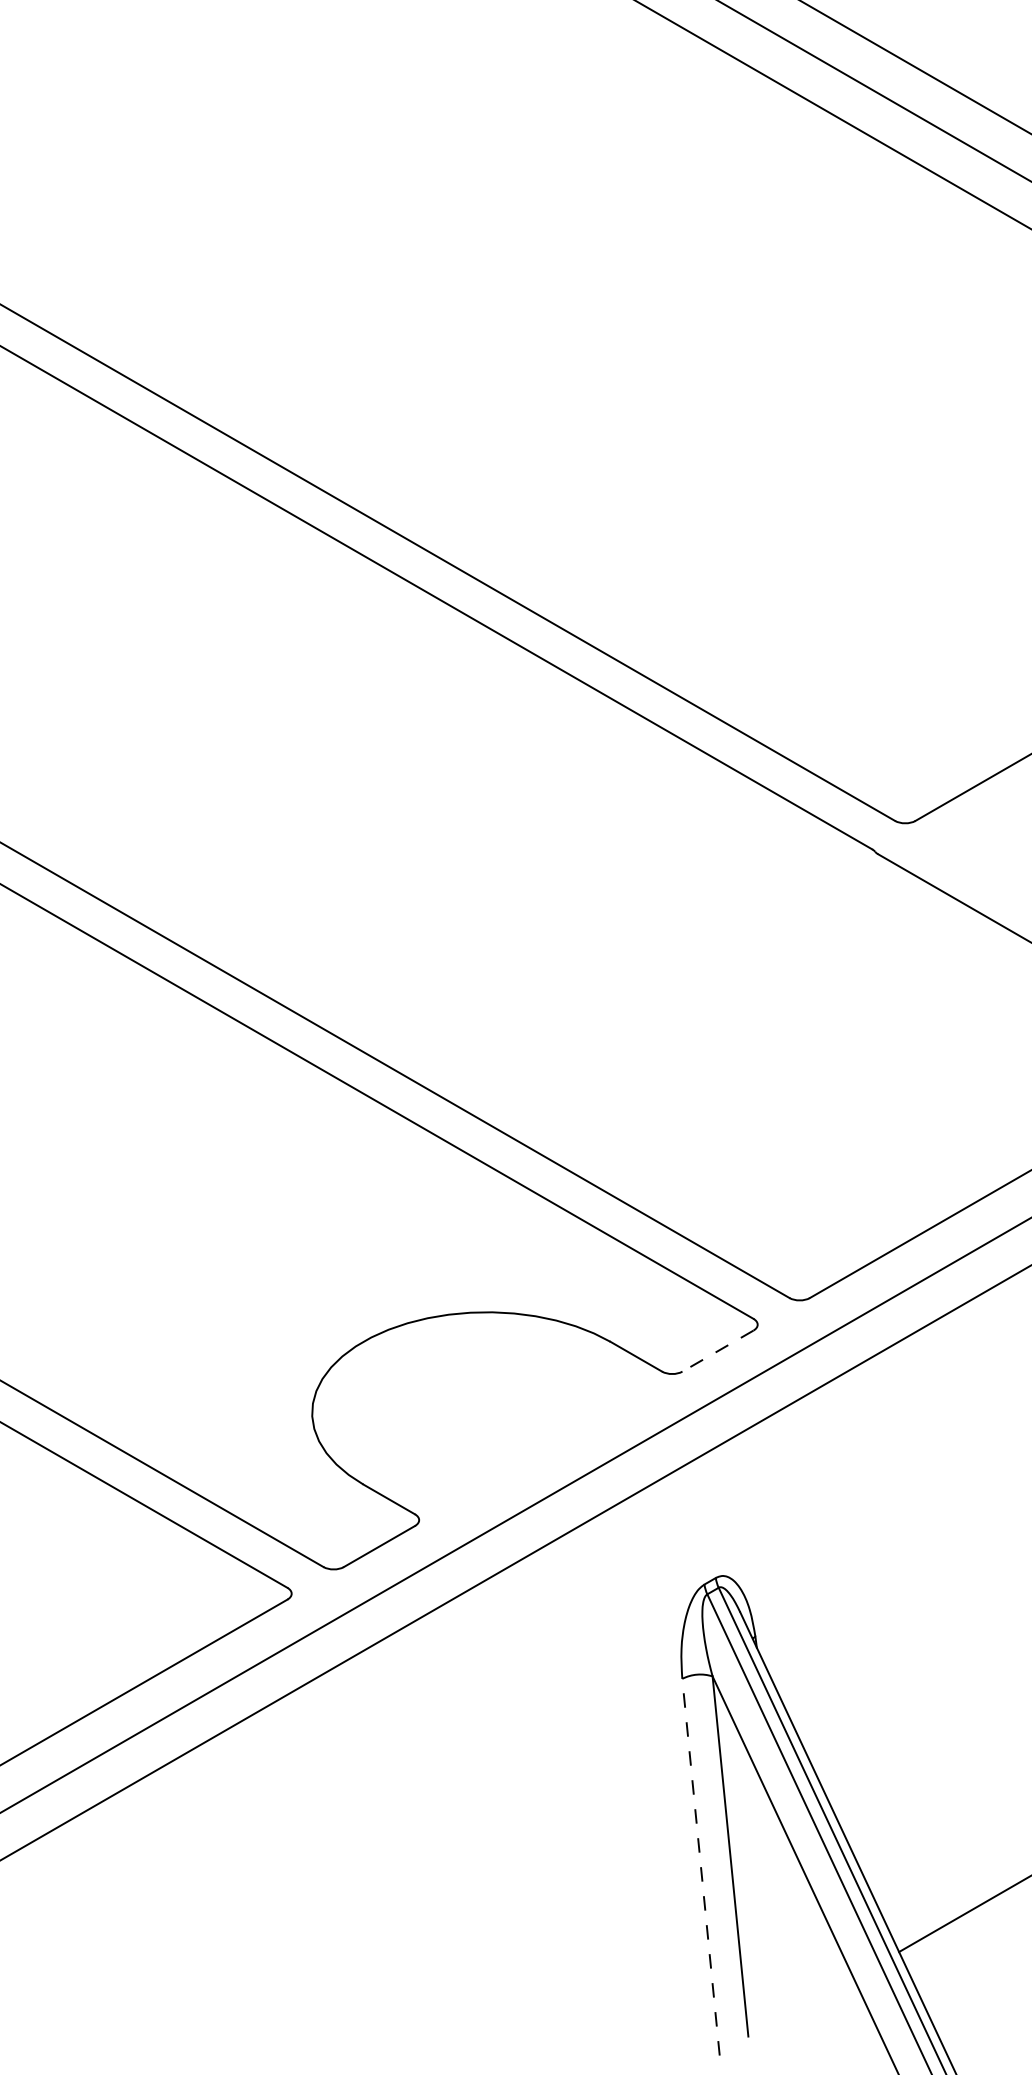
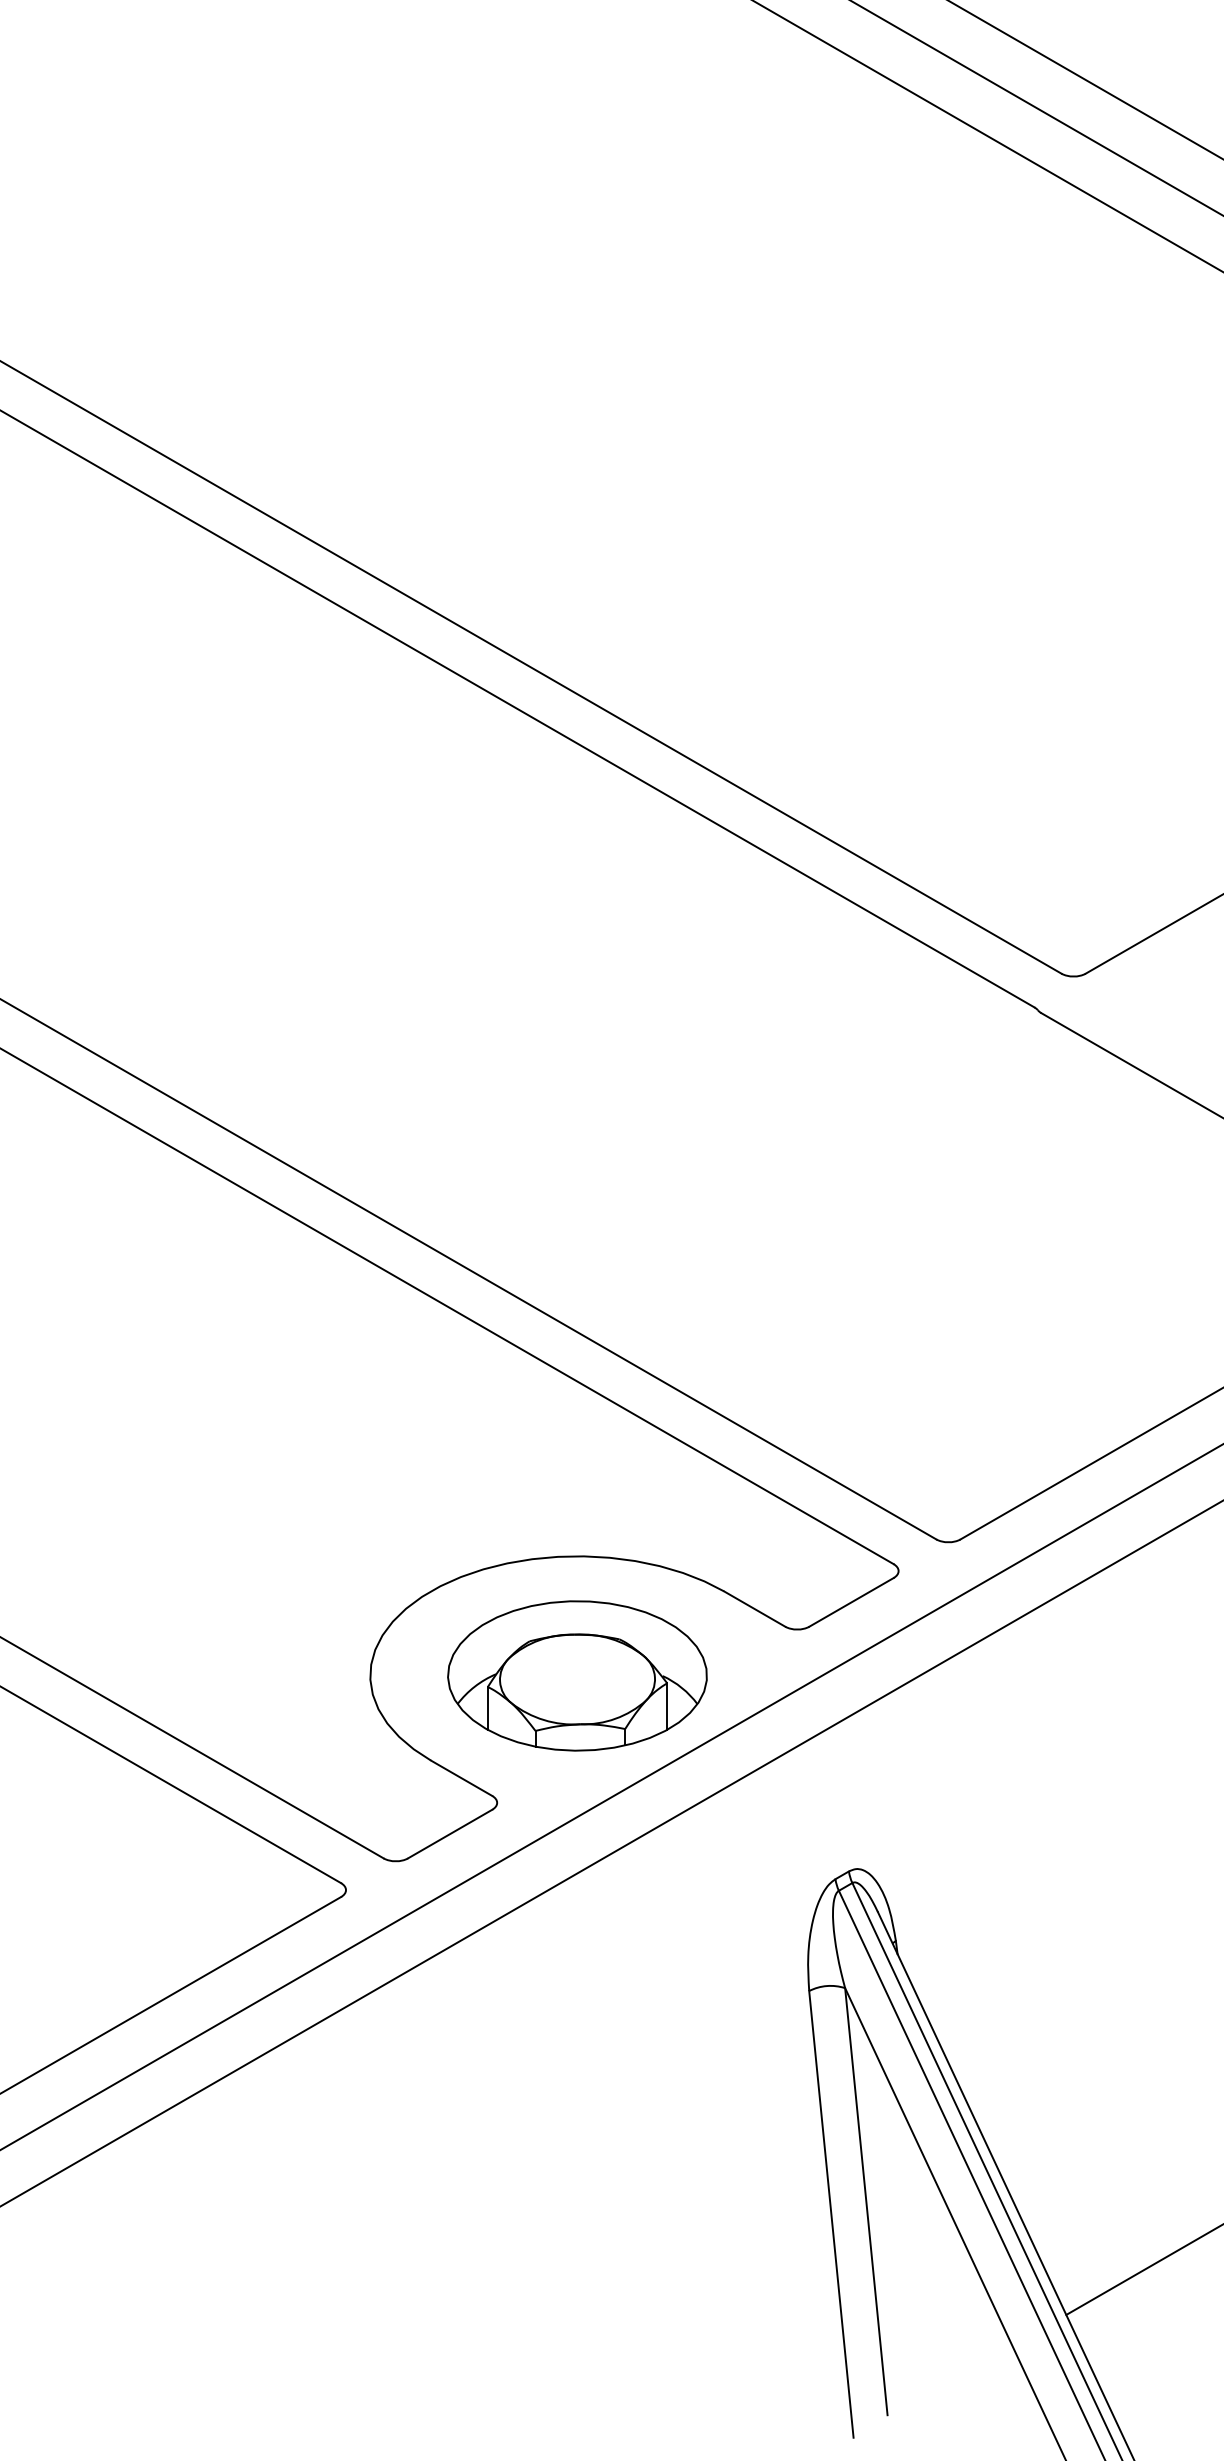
line: (717, 1351) -> (851, 1602), dashed -> solid
part: (486, 1412) -> (577, 1675), added
line: (701, 1866) -> (831, 2213), dashed -> solid

